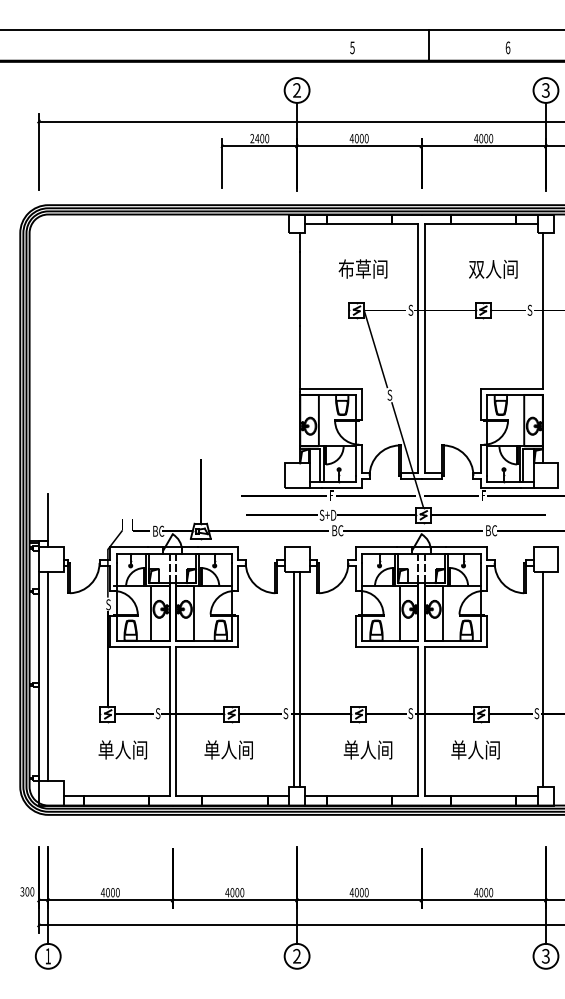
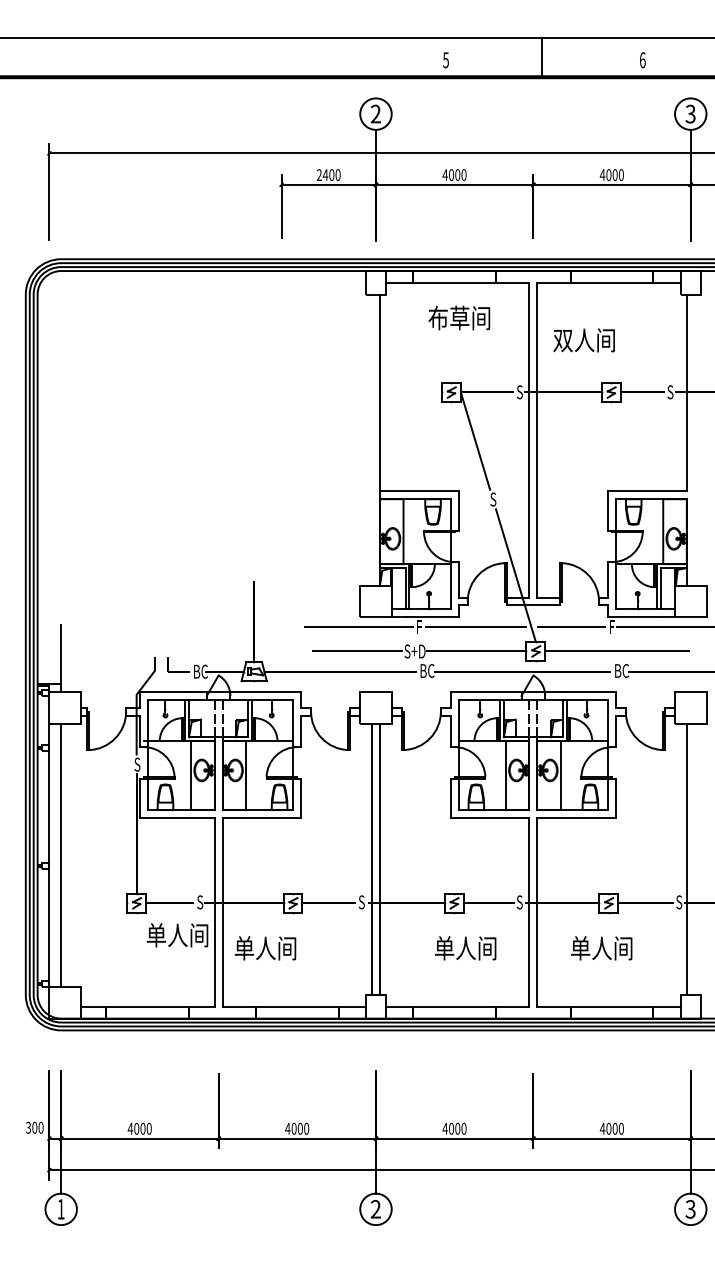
text: (363, 268) -> (459, 317), moved
text: (492, 269) -> (583, 340), moved
text: (122, 750) -> (177, 935), moved
text: (228, 750) -> (265, 948), moved

